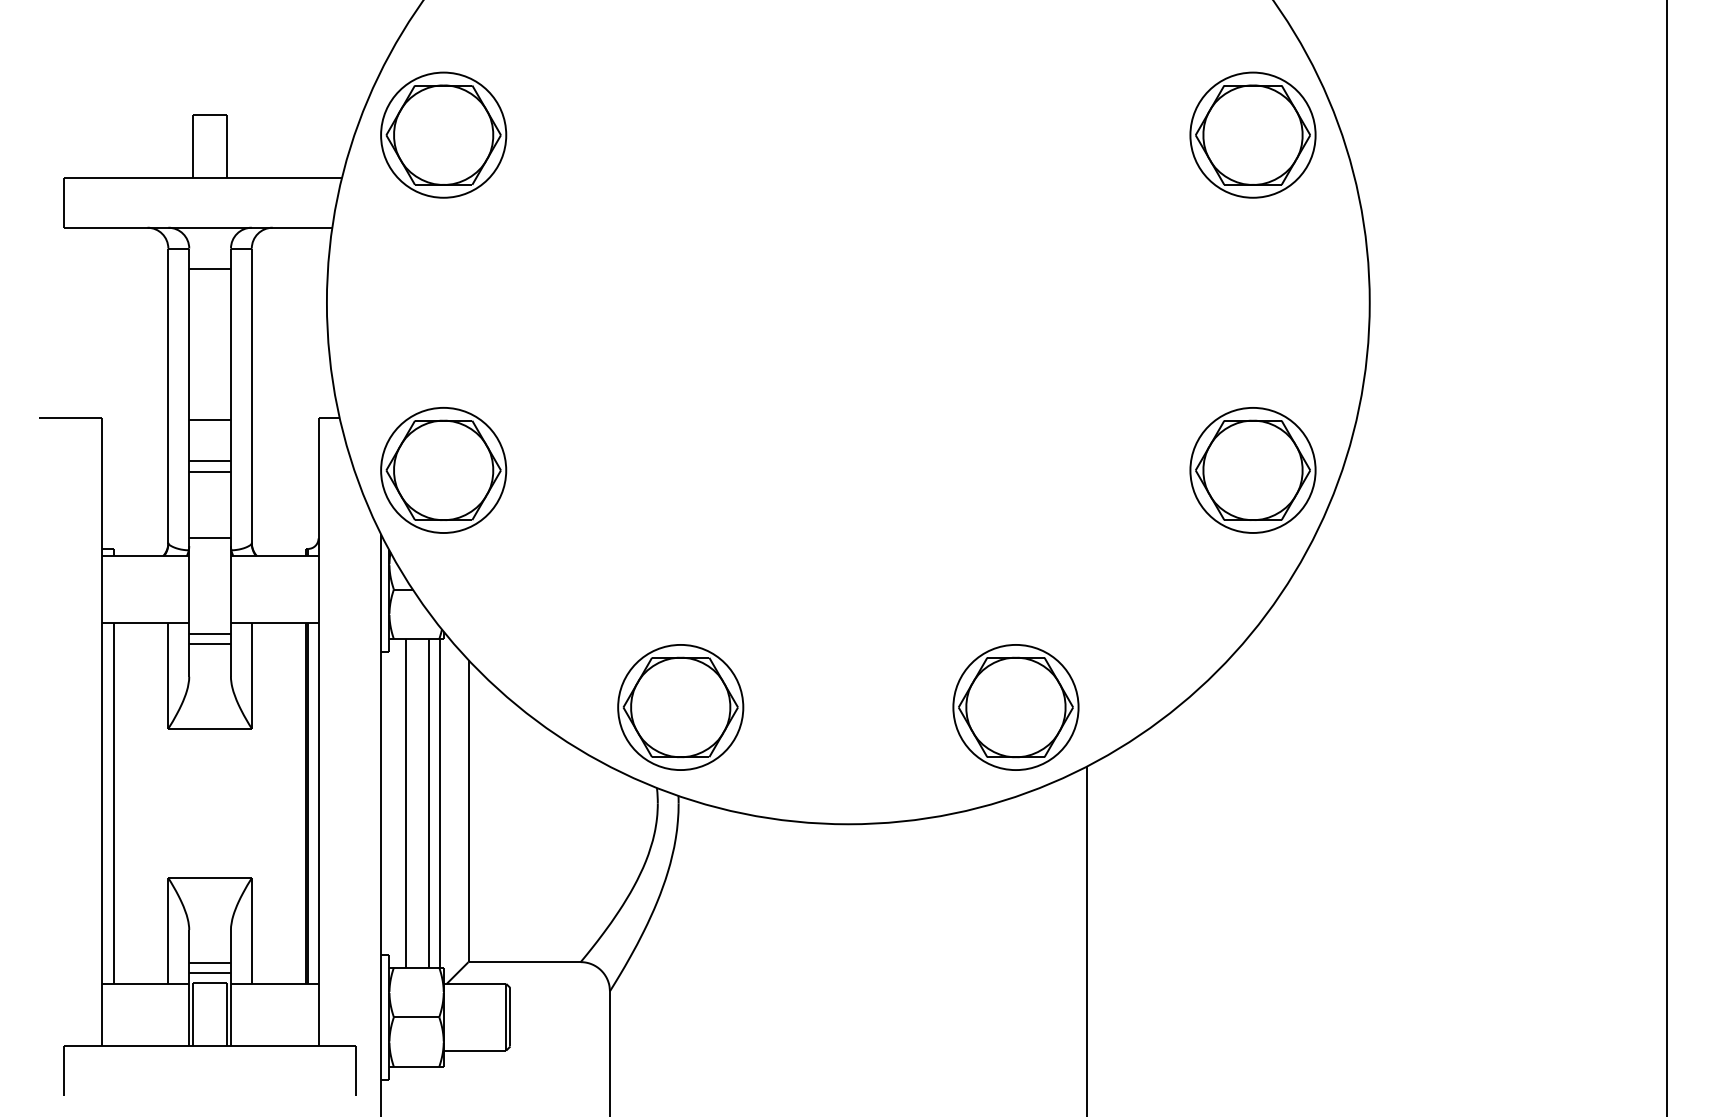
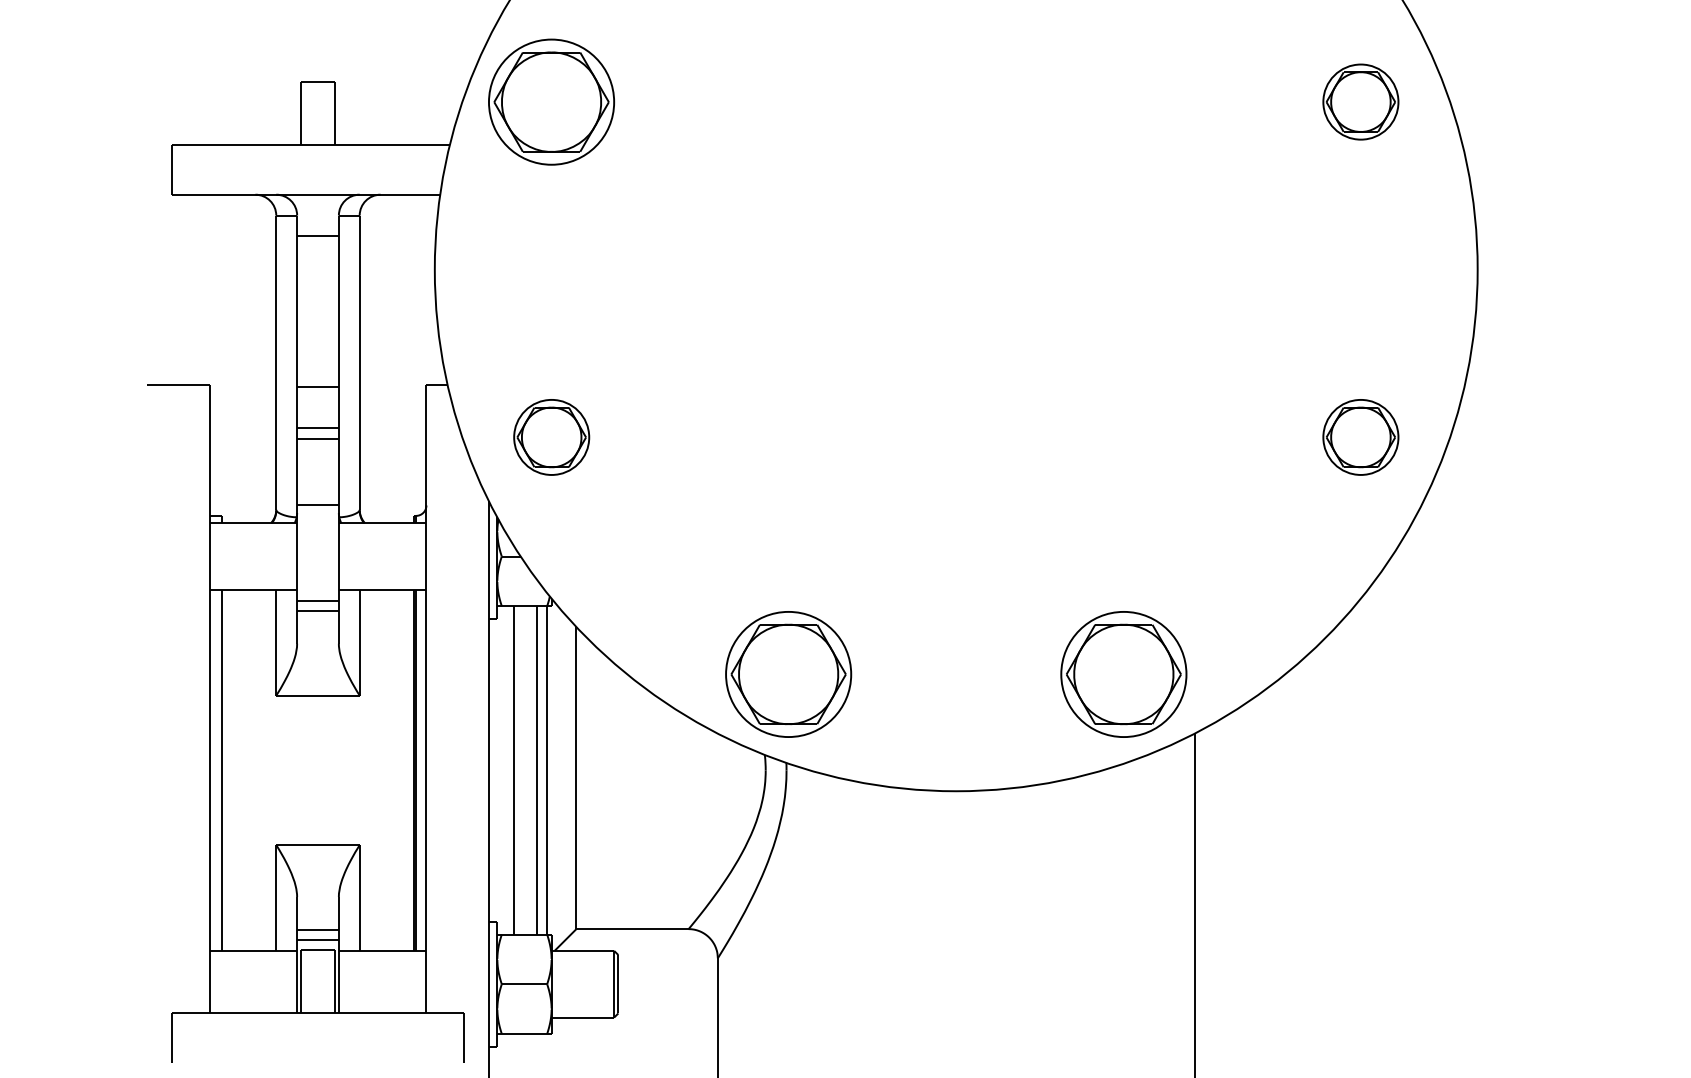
part: (1252, 134) -> (1360, 101), size x0.6
part: (443, 470) -> (551, 437), size x0.6
part: (1252, 470) -> (1360, 437), size x0.6

